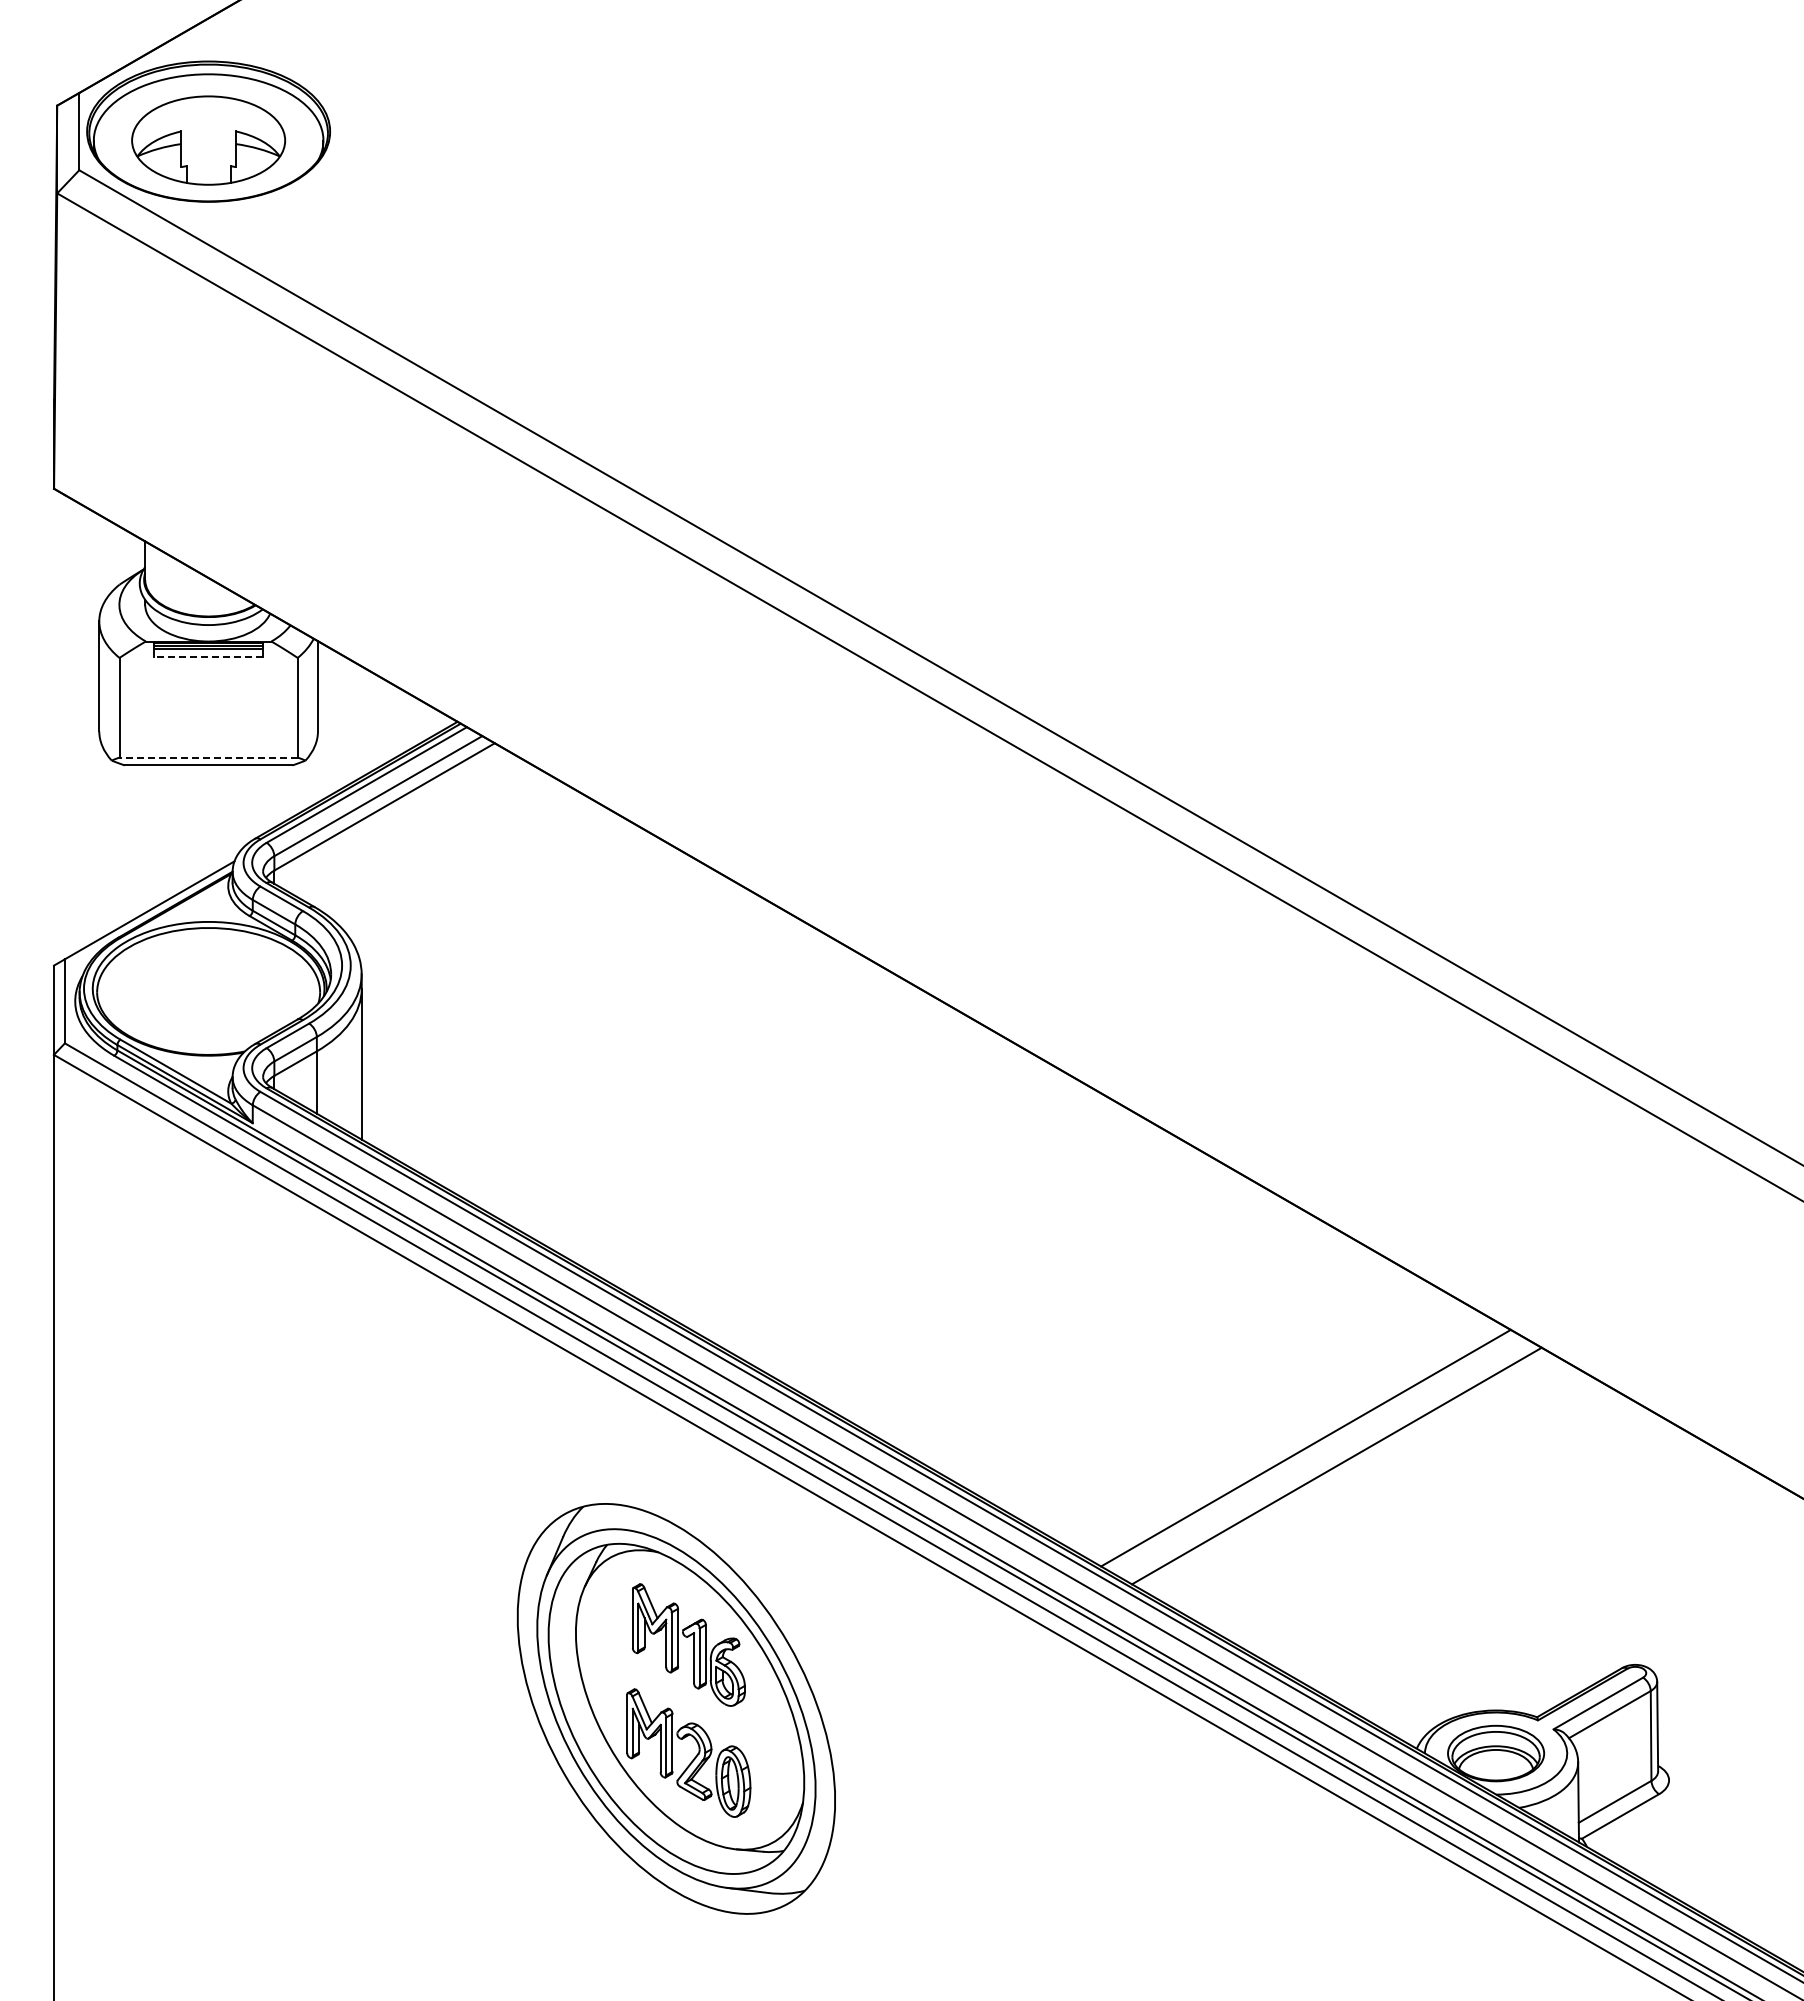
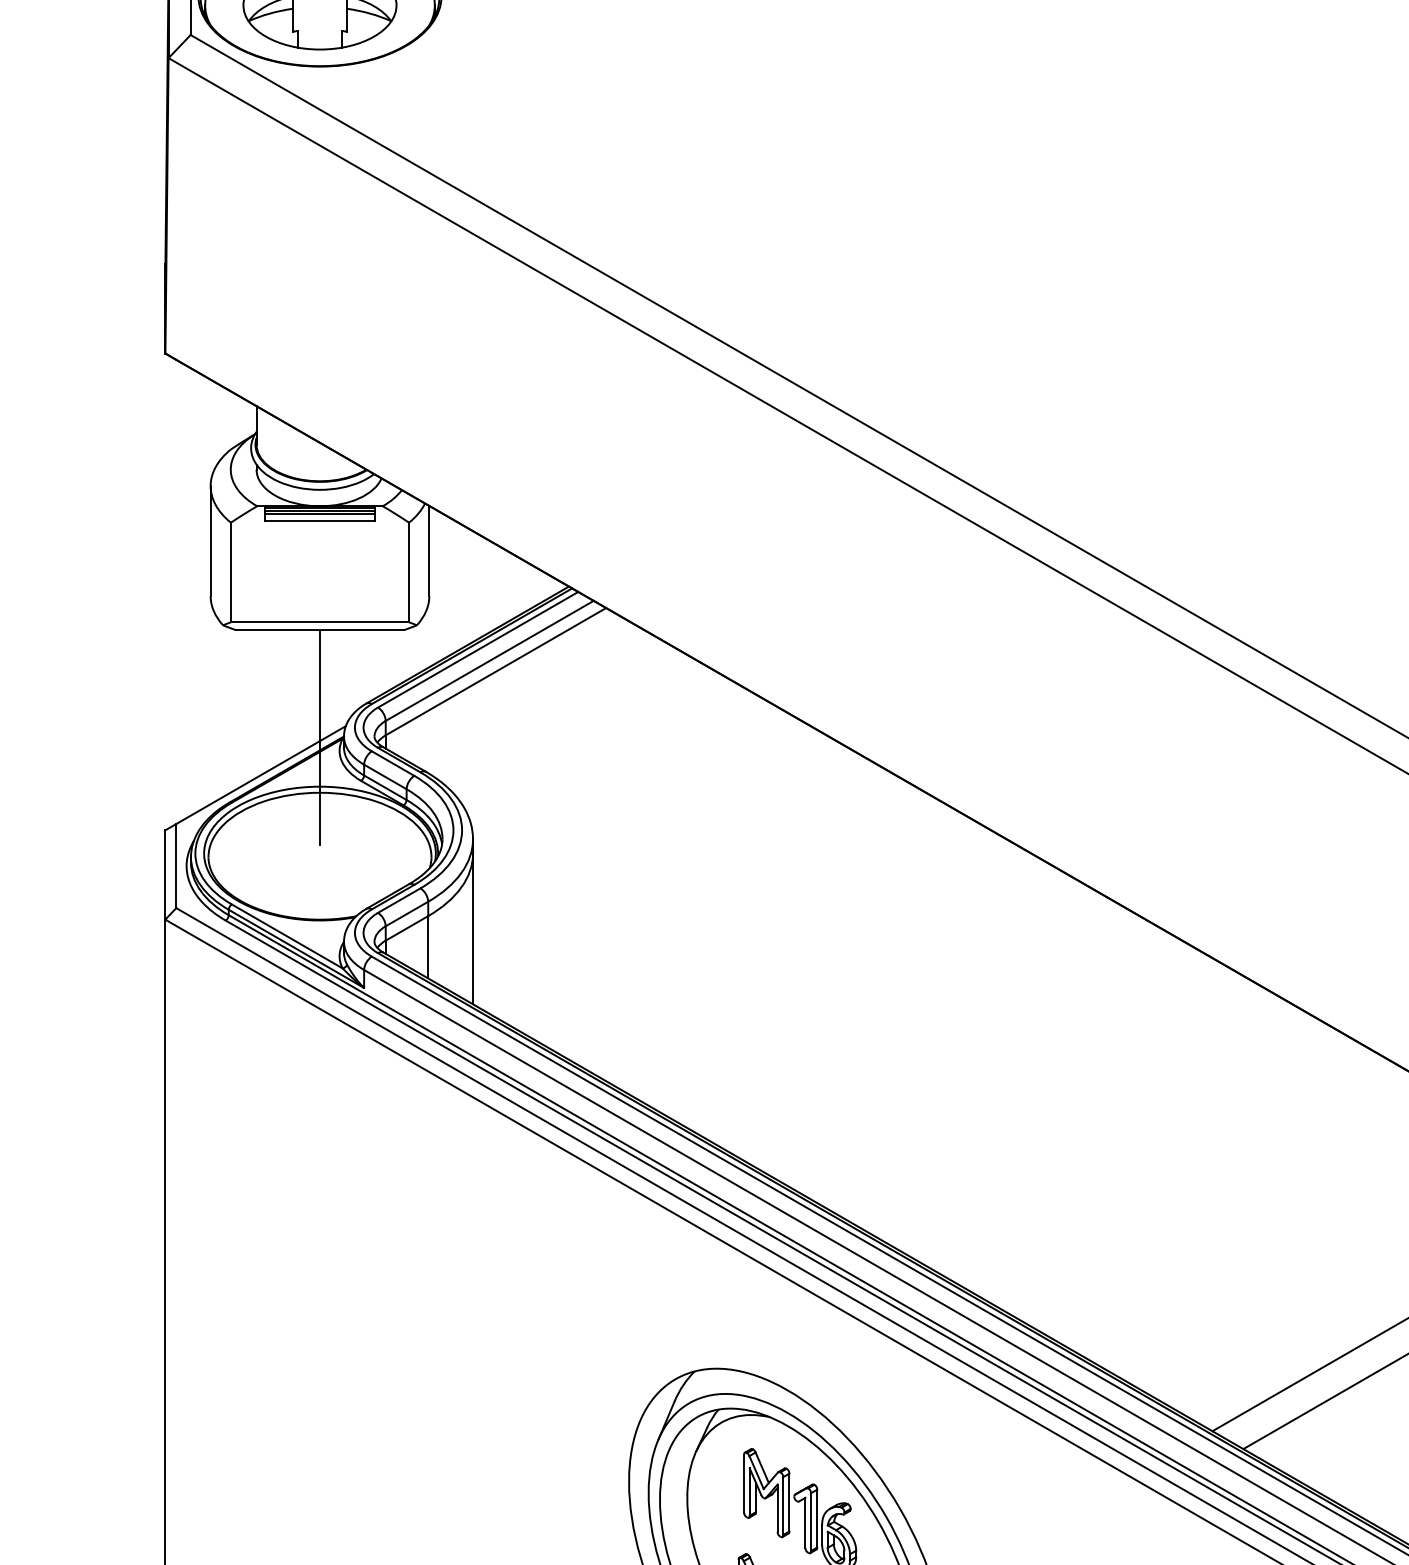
line: (208, 656) -> (319, 521), dashed -> solid
line: (208, 757) -> (319, 622), dashed -> solid
line: (208, 872) -> (319, 737), added

